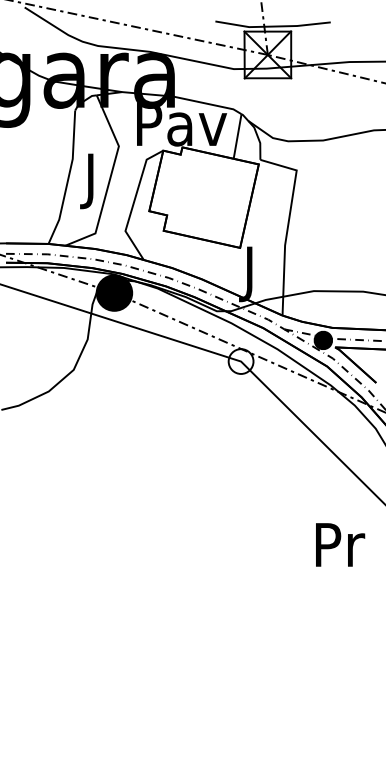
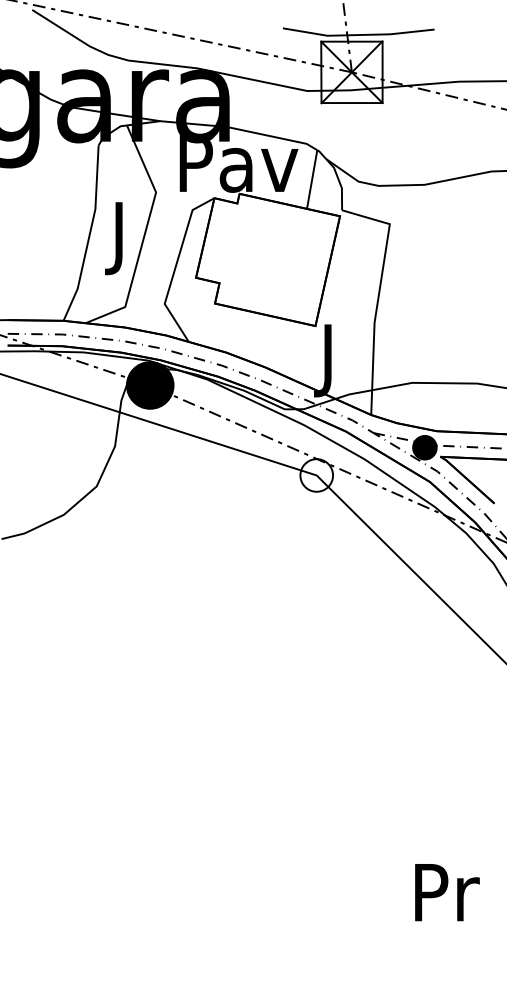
text: (340, 544) -> (447, 892), moved

